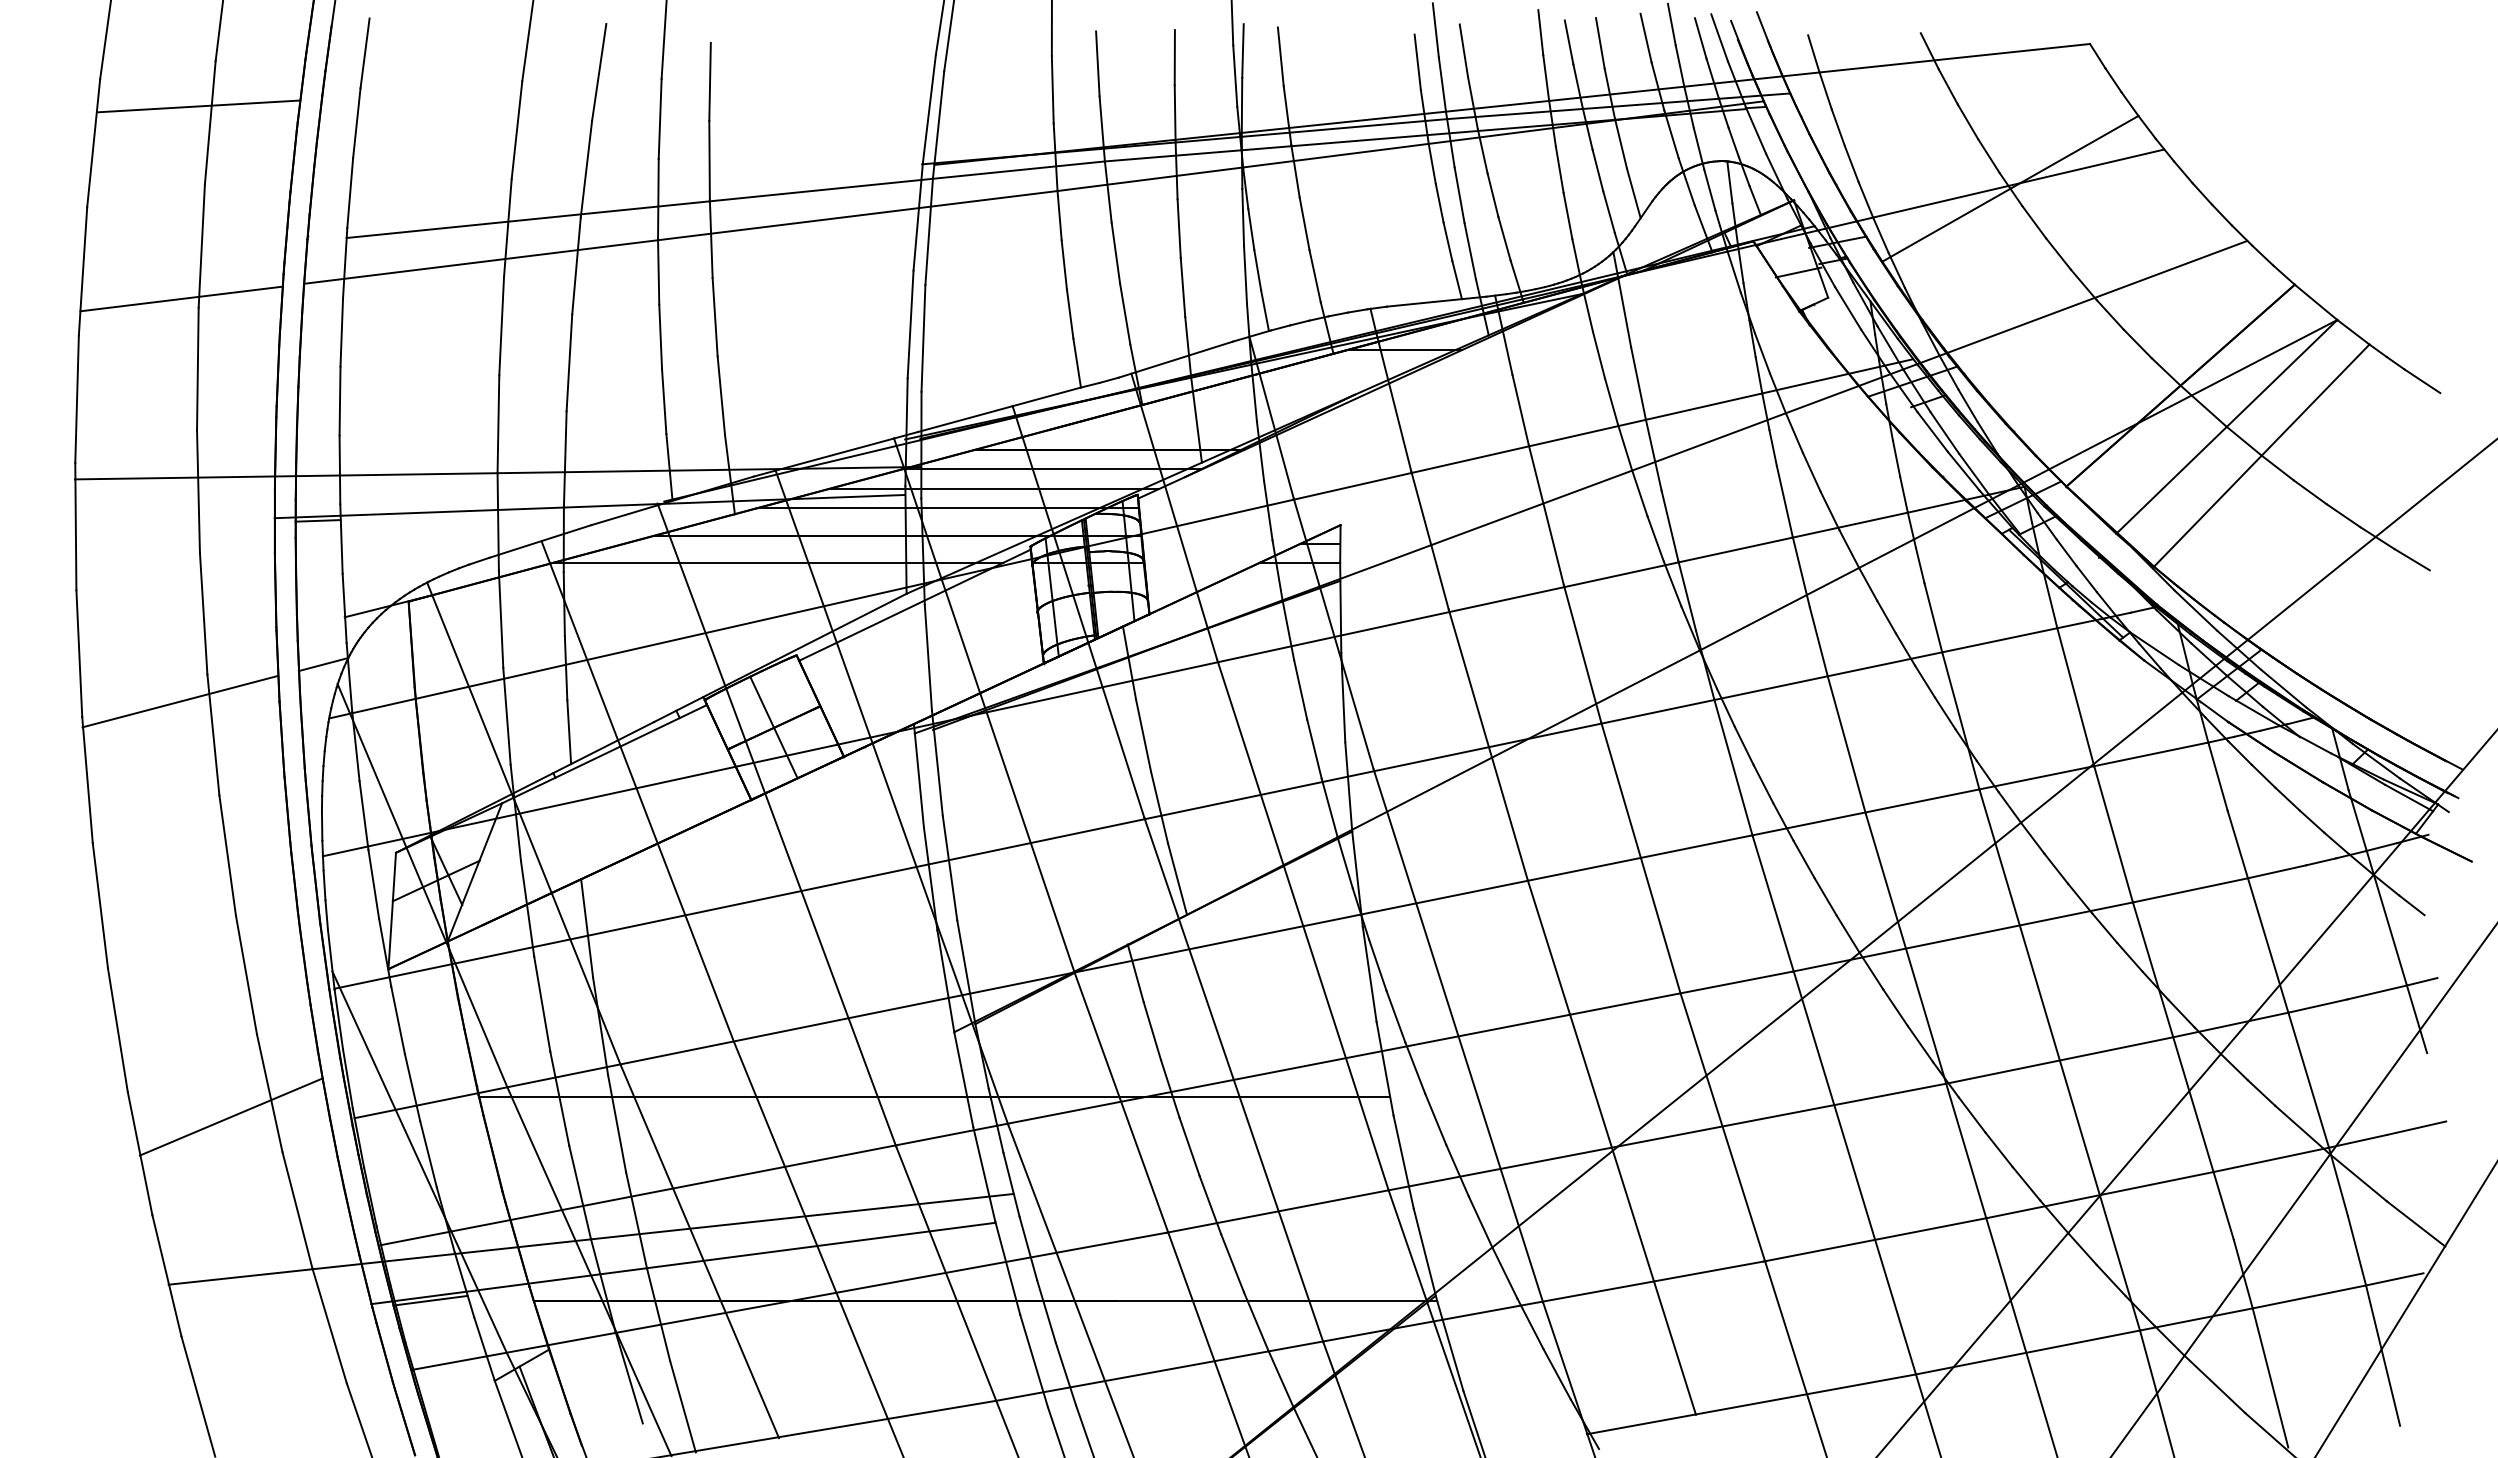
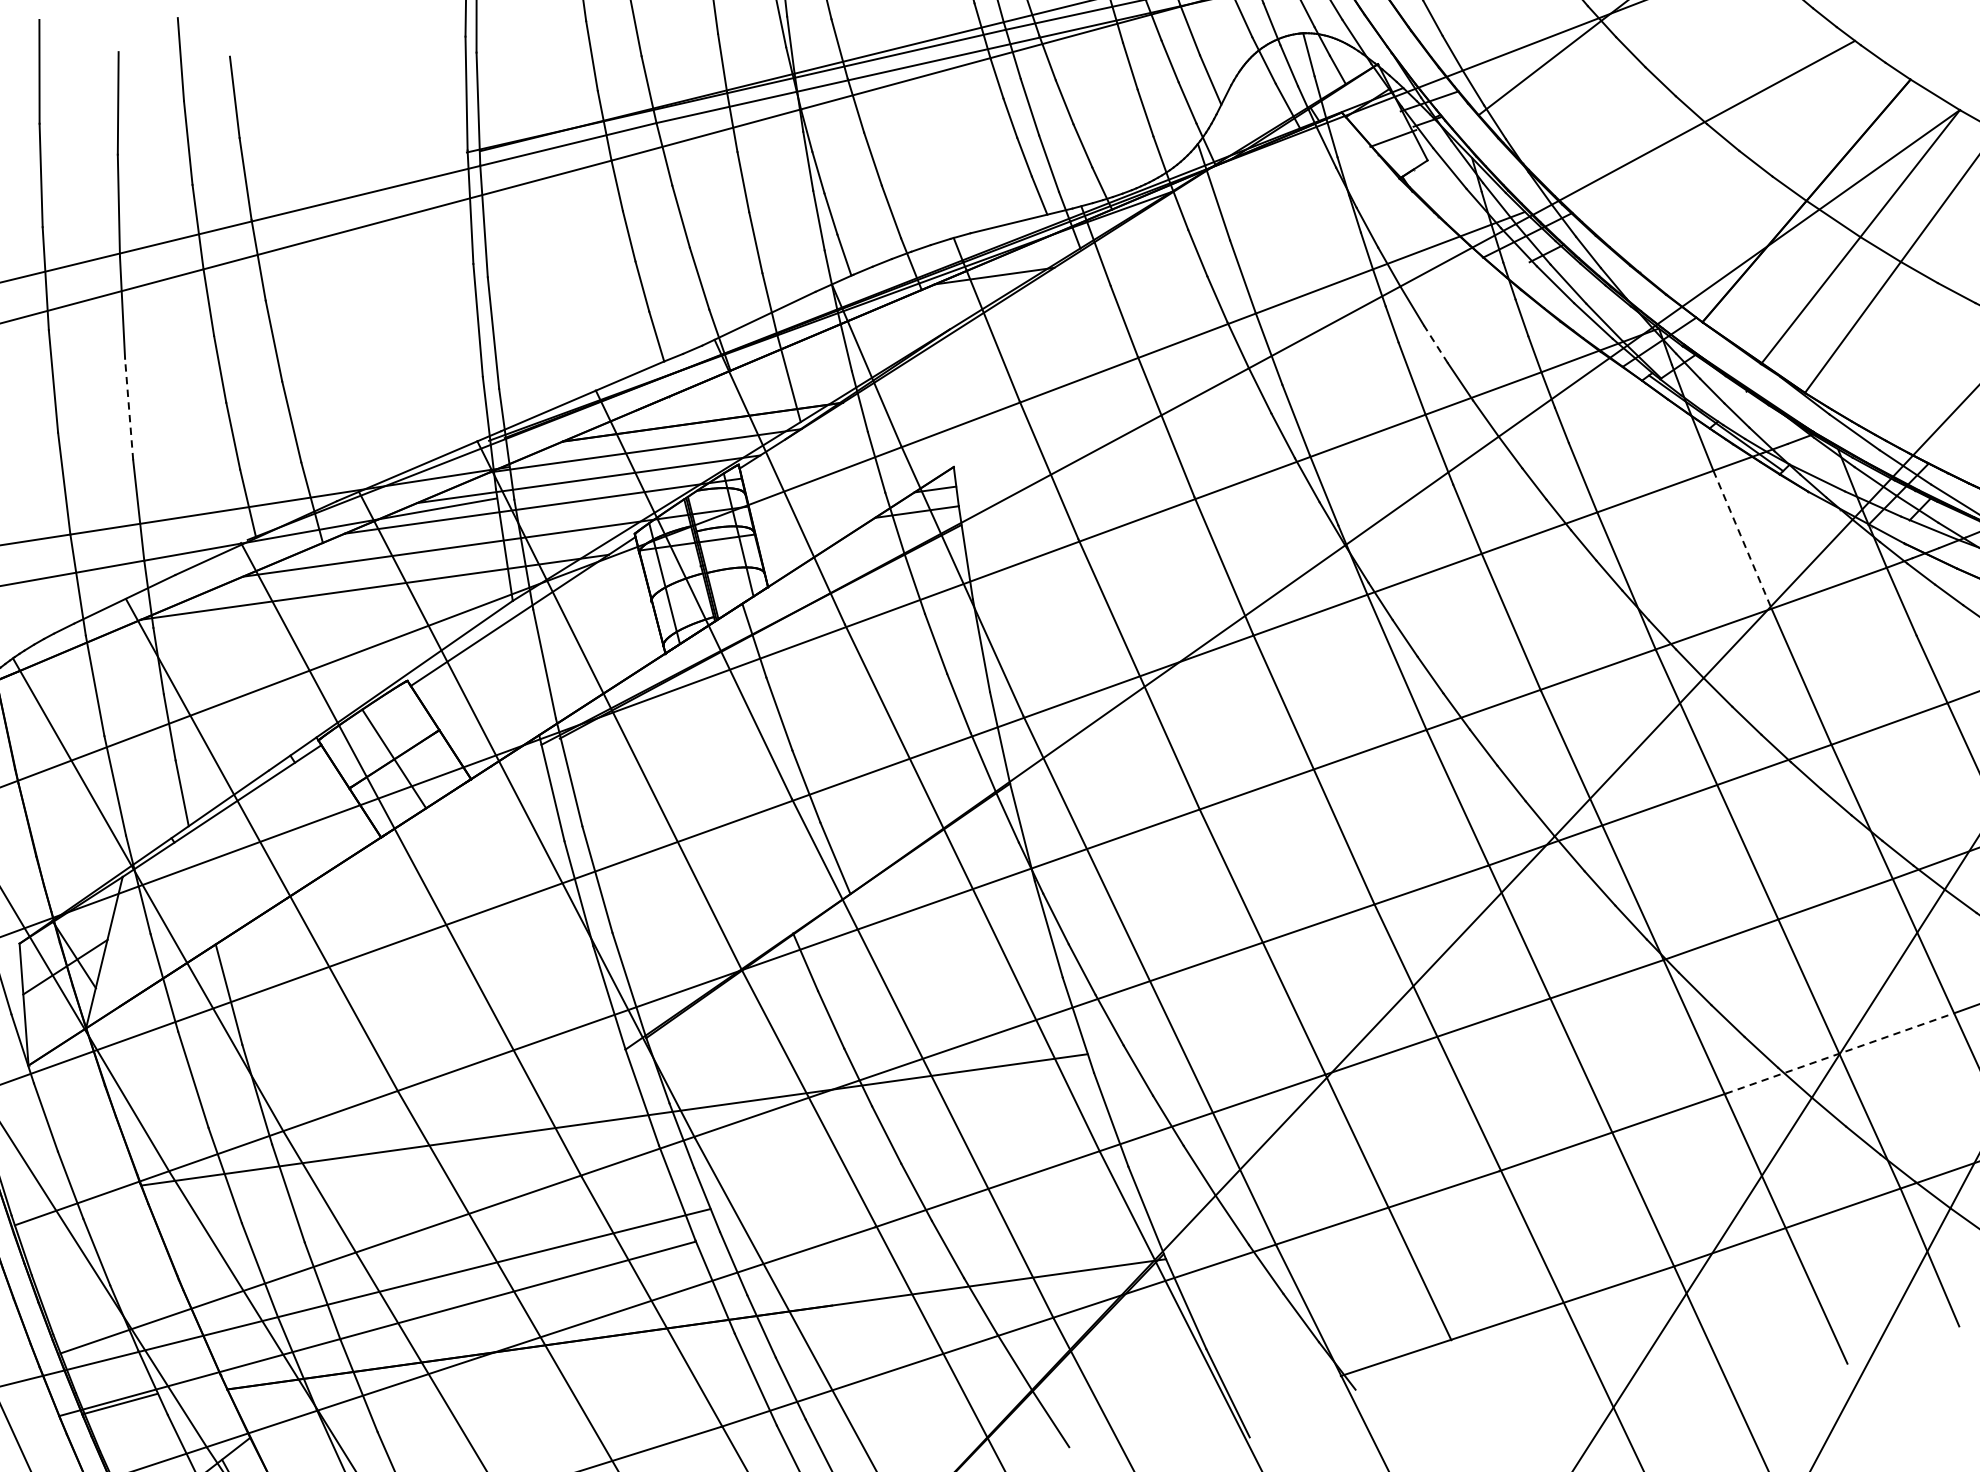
line: (569, 362) -> (129, 409), solid -> dashed
line: (1811, 471) -> (1435, 343), solid -> dashed
line: (2075, 697) -> (1742, 540), solid -> dashed
line: (2100, 1194) -> (1839, 1052), solid -> dashed

